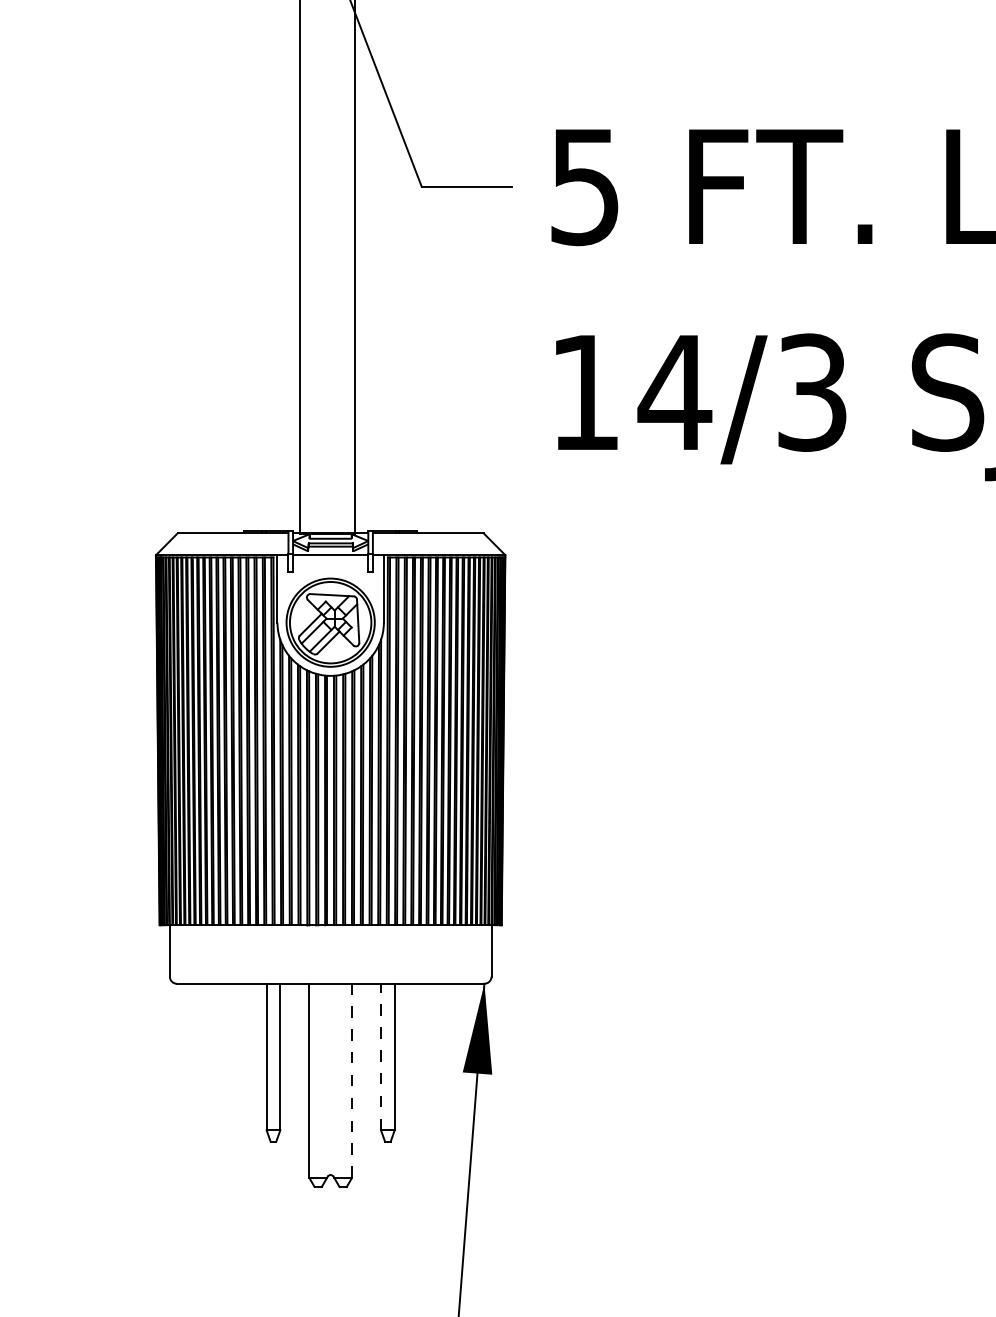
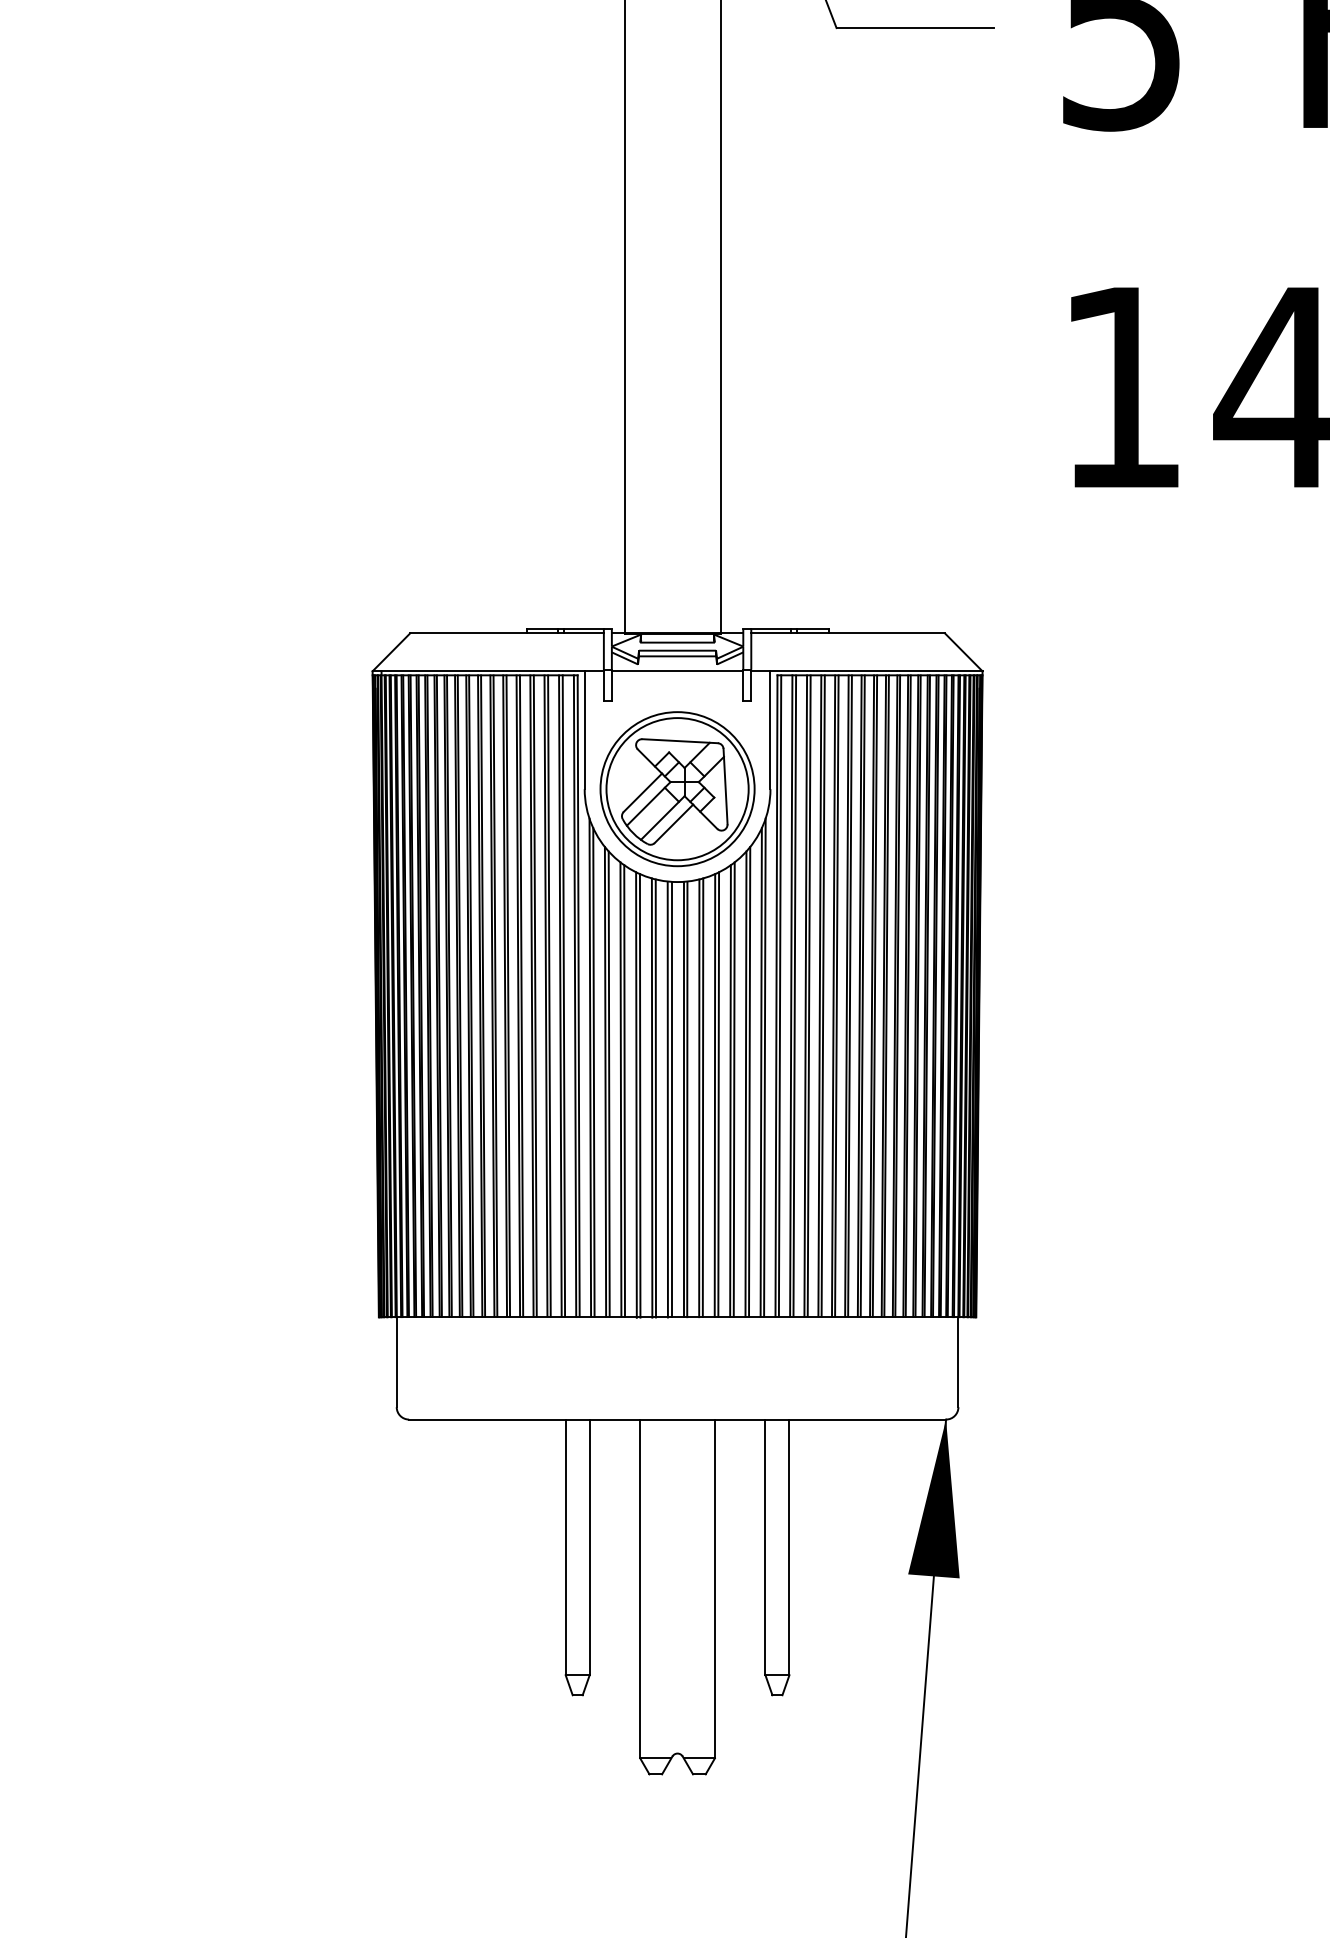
line: (381, 1056) -> (766, 1546), dashed -> solid
line: (352, 1080) -> (715, 1588), dashed -> solid

